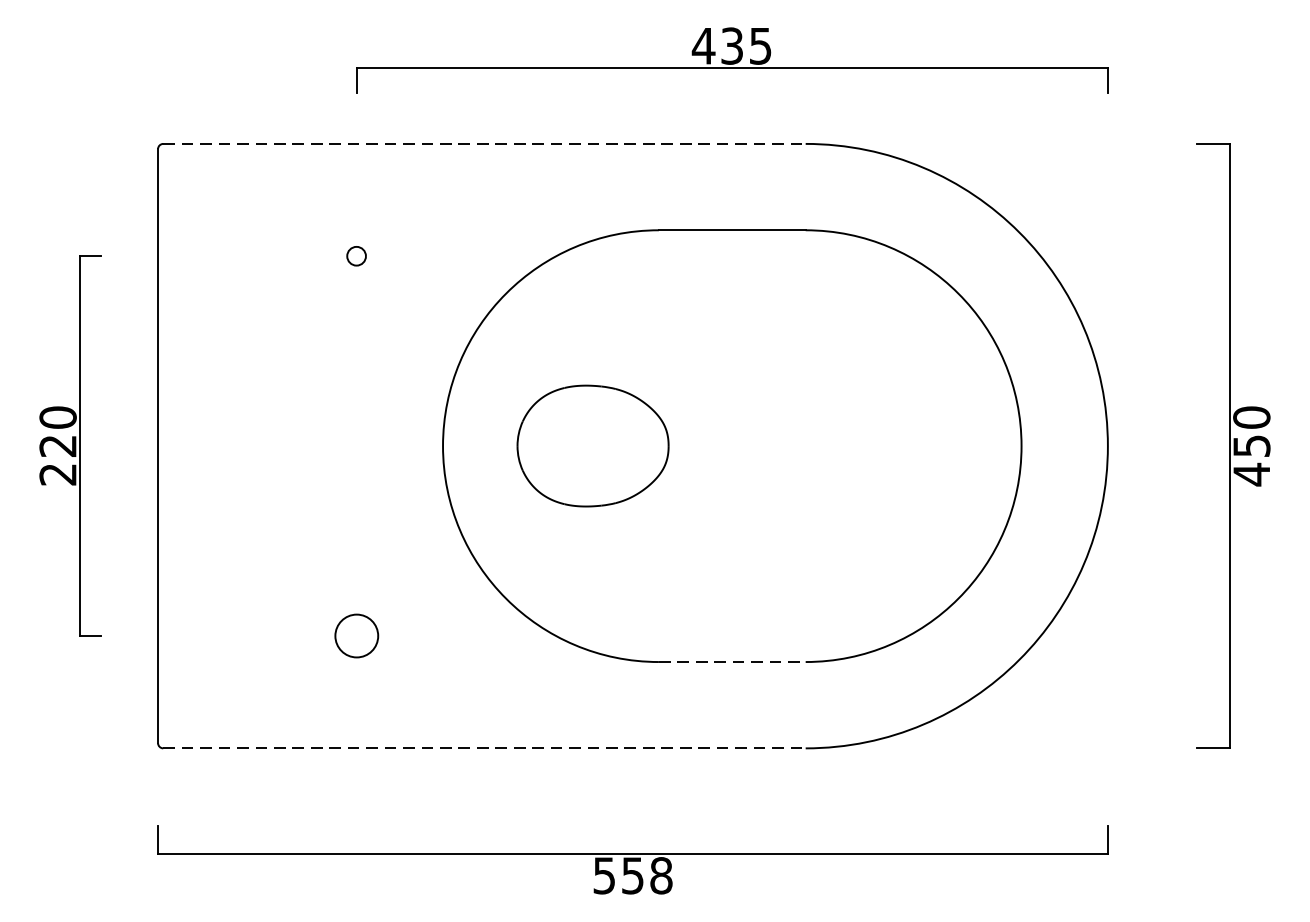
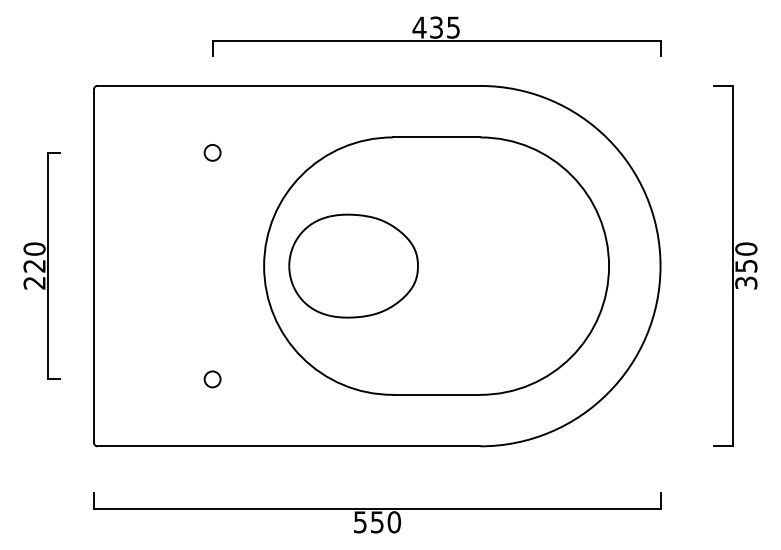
line: (483, 143) -> (288, 85), dashed -> solid
circle: (356, 255) -> (212, 152), size x1.43
part: (592, 445) -> (353, 265), size x1.43
text: (1252, 475) -> (746, 283), 450 -> 350
circle: (356, 636) -> (212, 379), size x0.62
line: (732, 661) -> (436, 394), dashed -> solid
line: (483, 748) -> (288, 446), dashed -> solid
text: (660, 876) -> (393, 522), 558 -> 550

